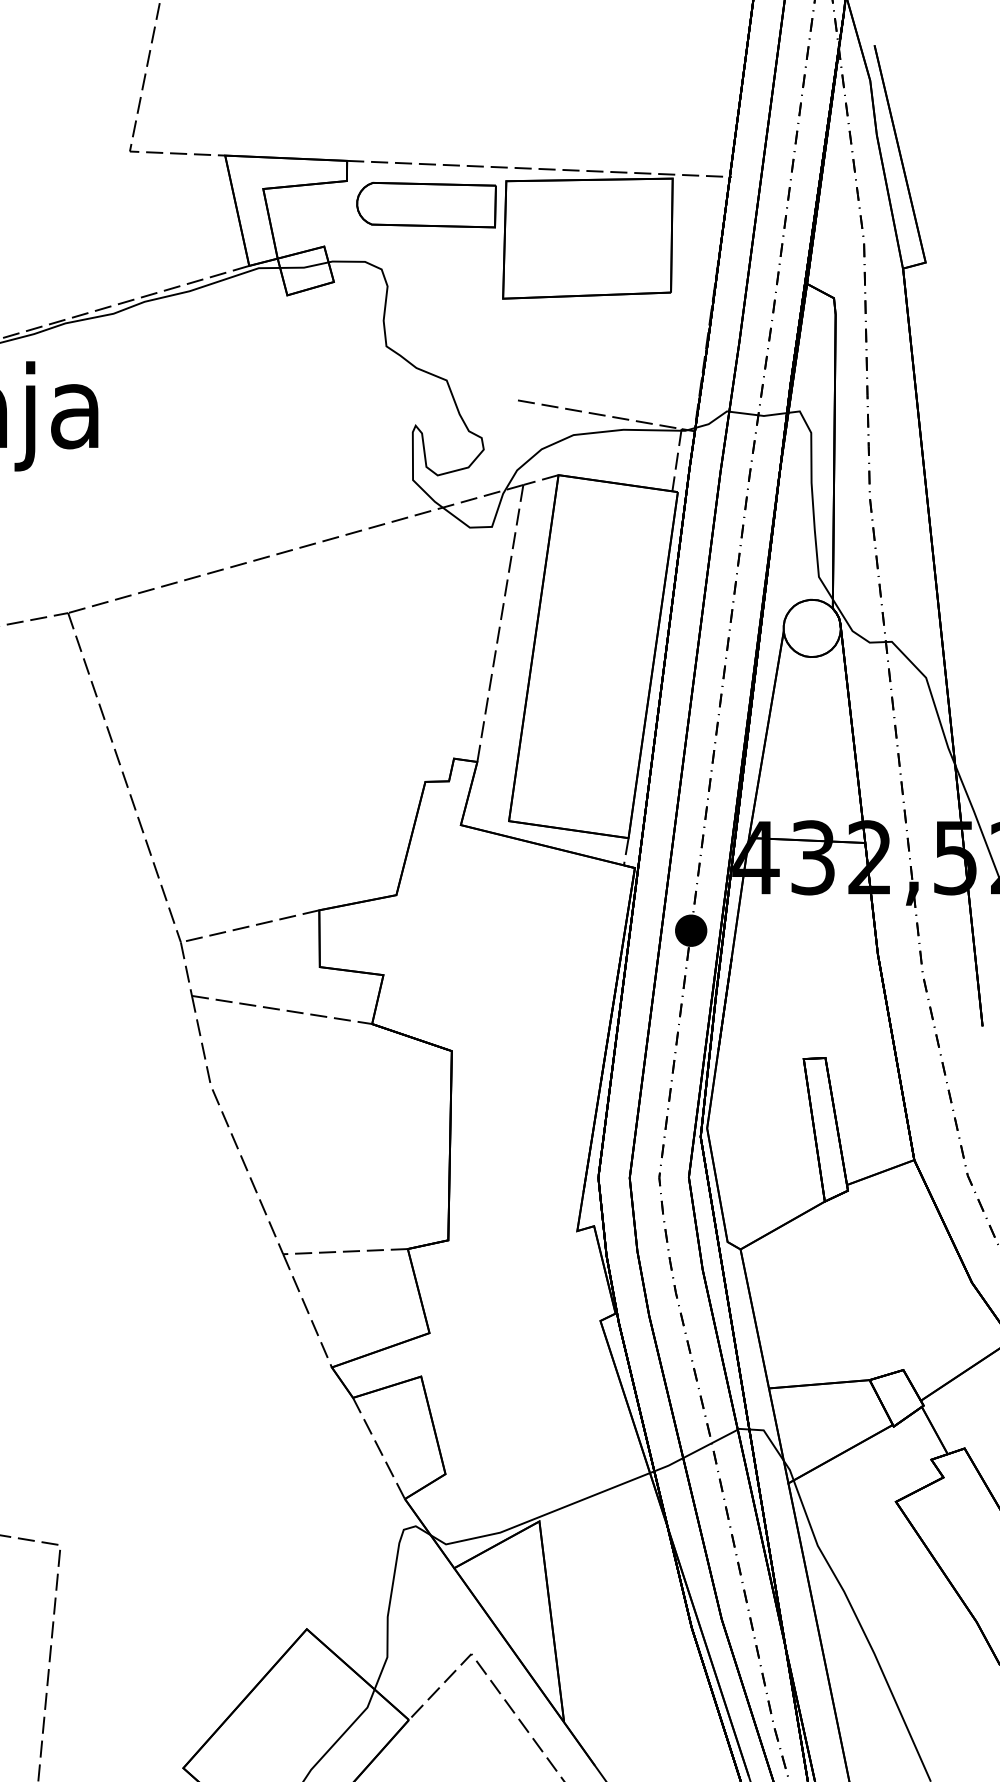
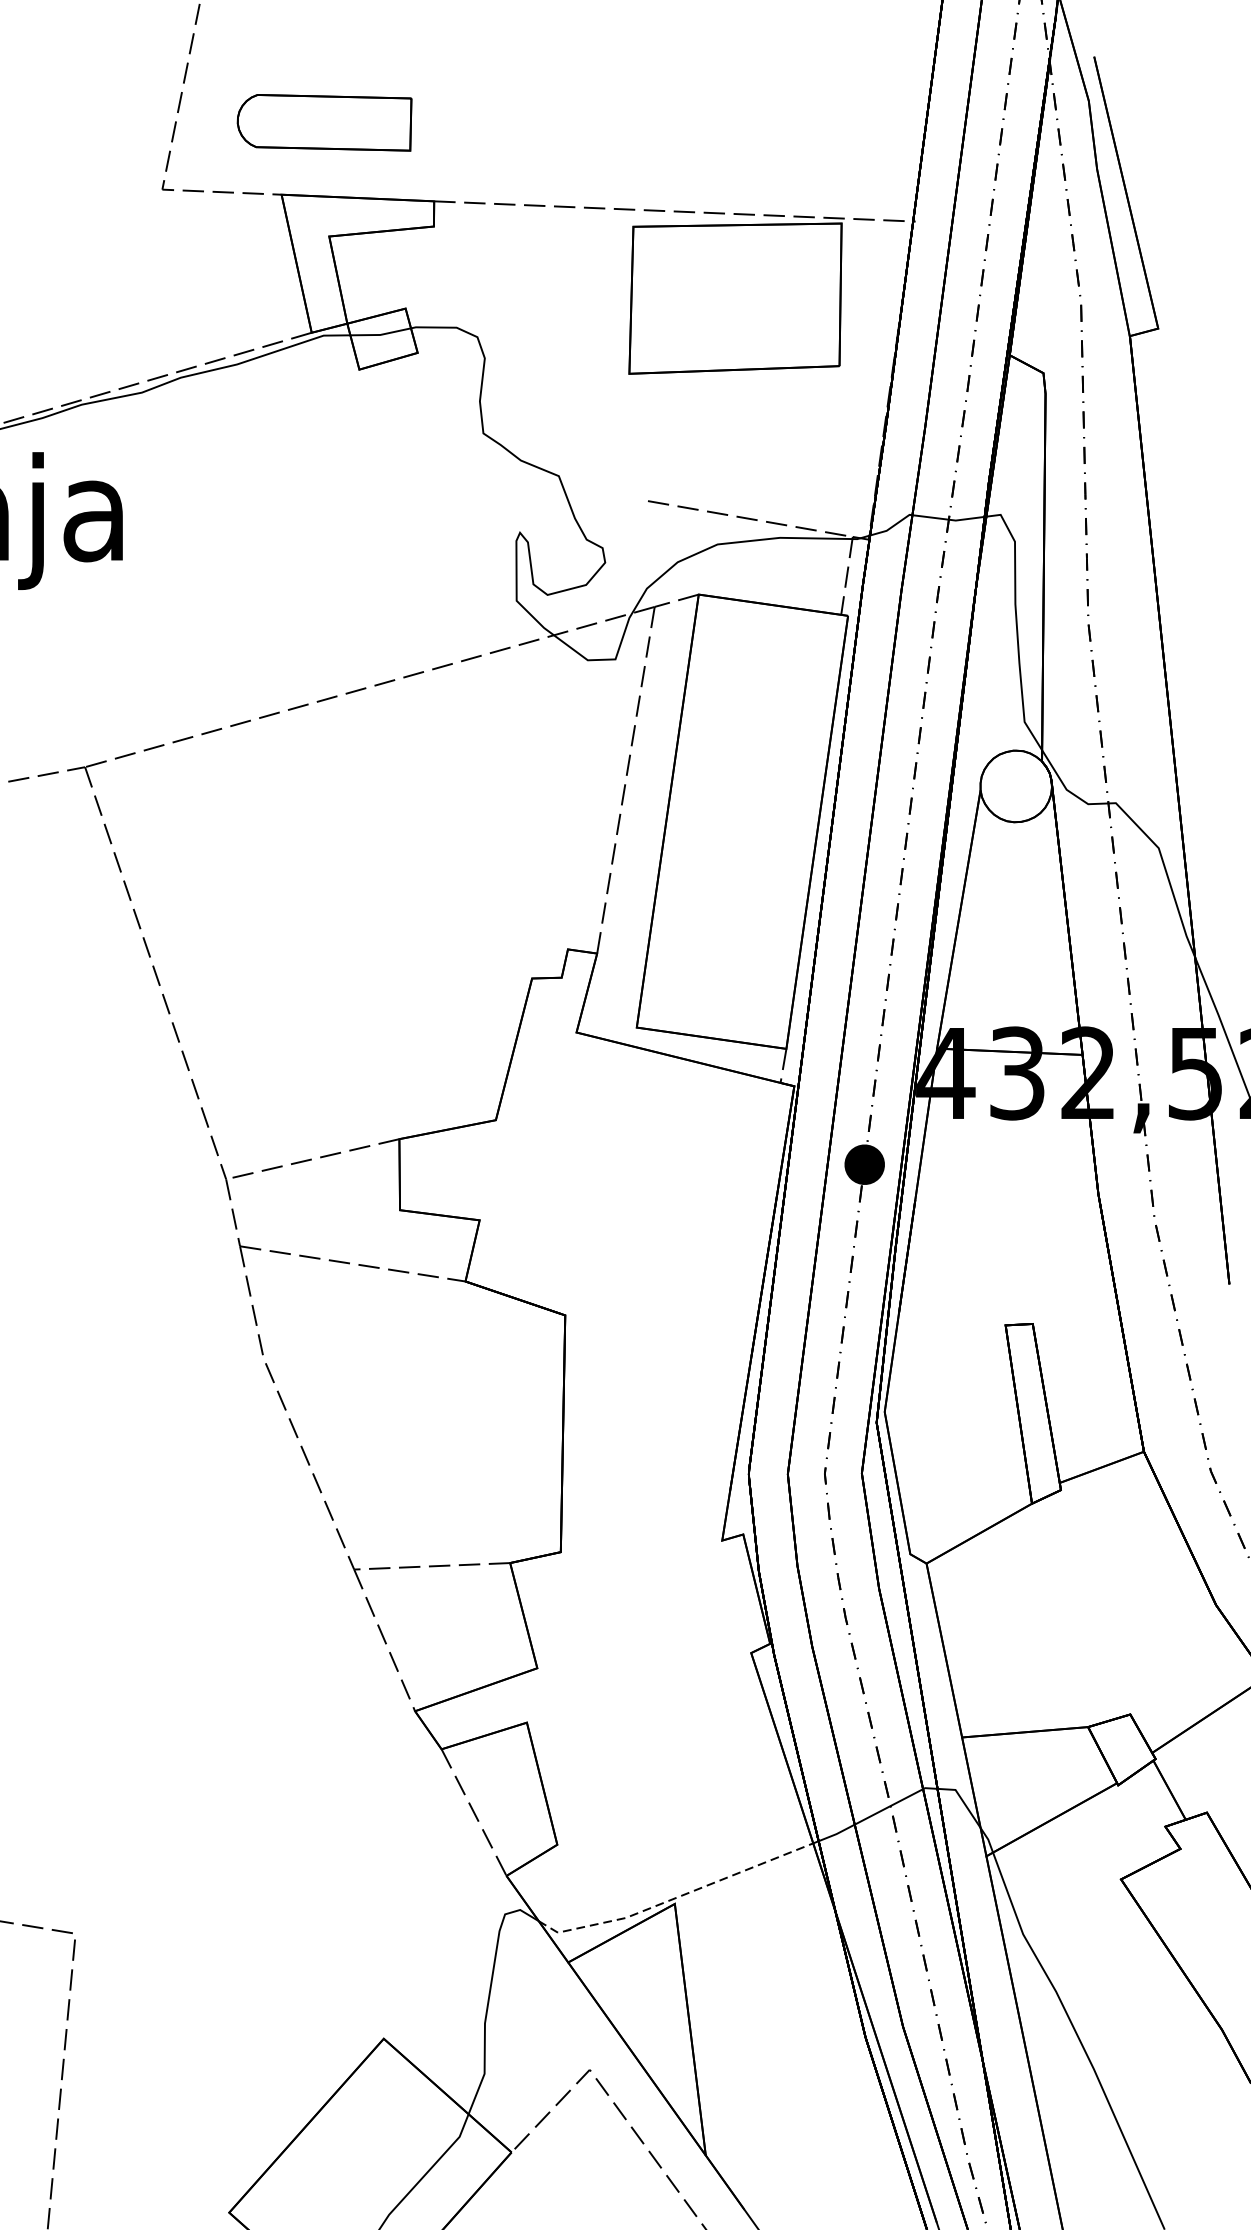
part: (426, 204) -> (324, 122), moved
line: (539, 1516) -> (674, 1897), solid -> dashed

